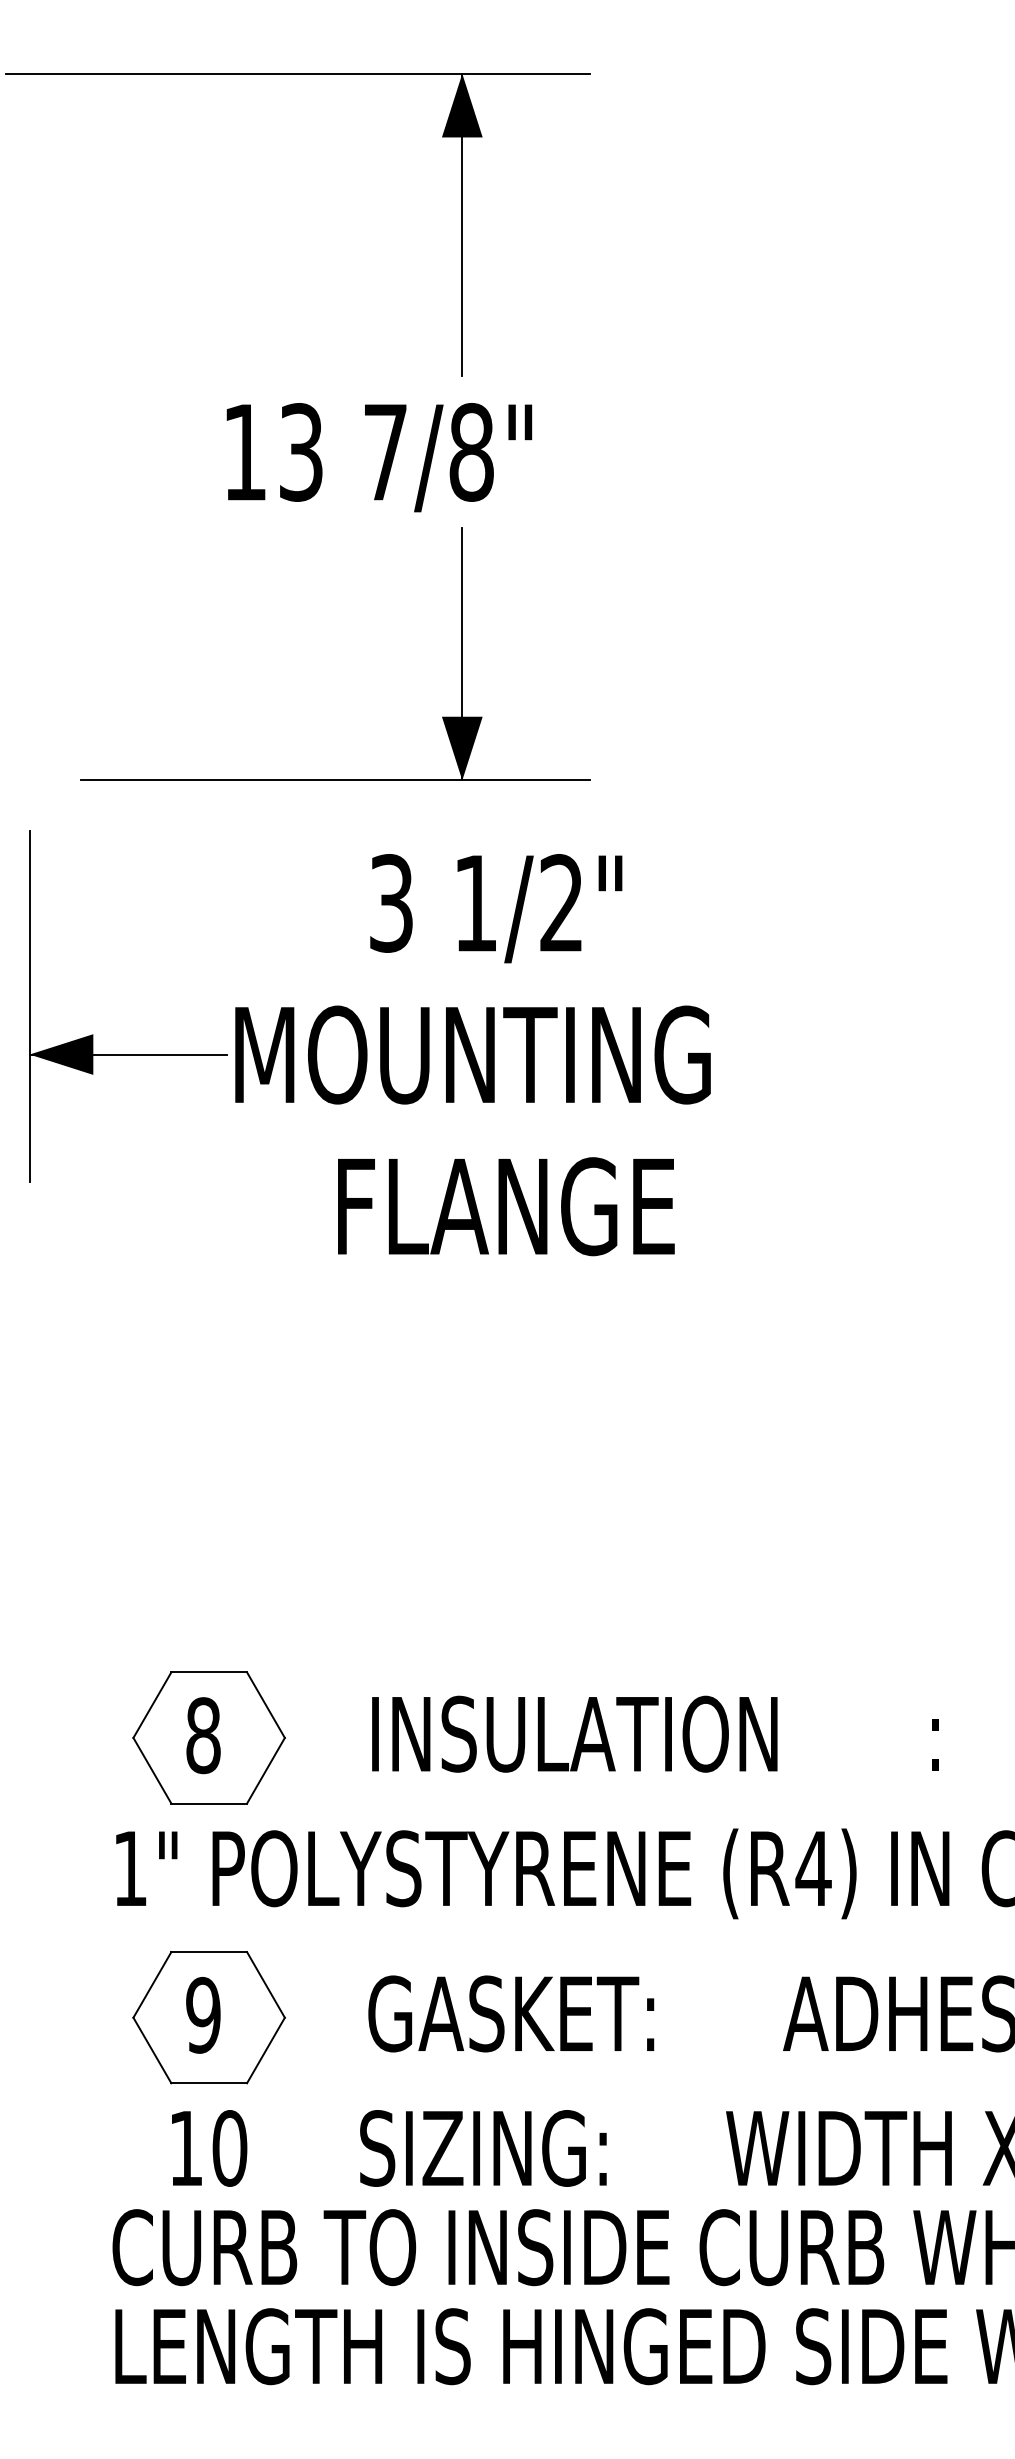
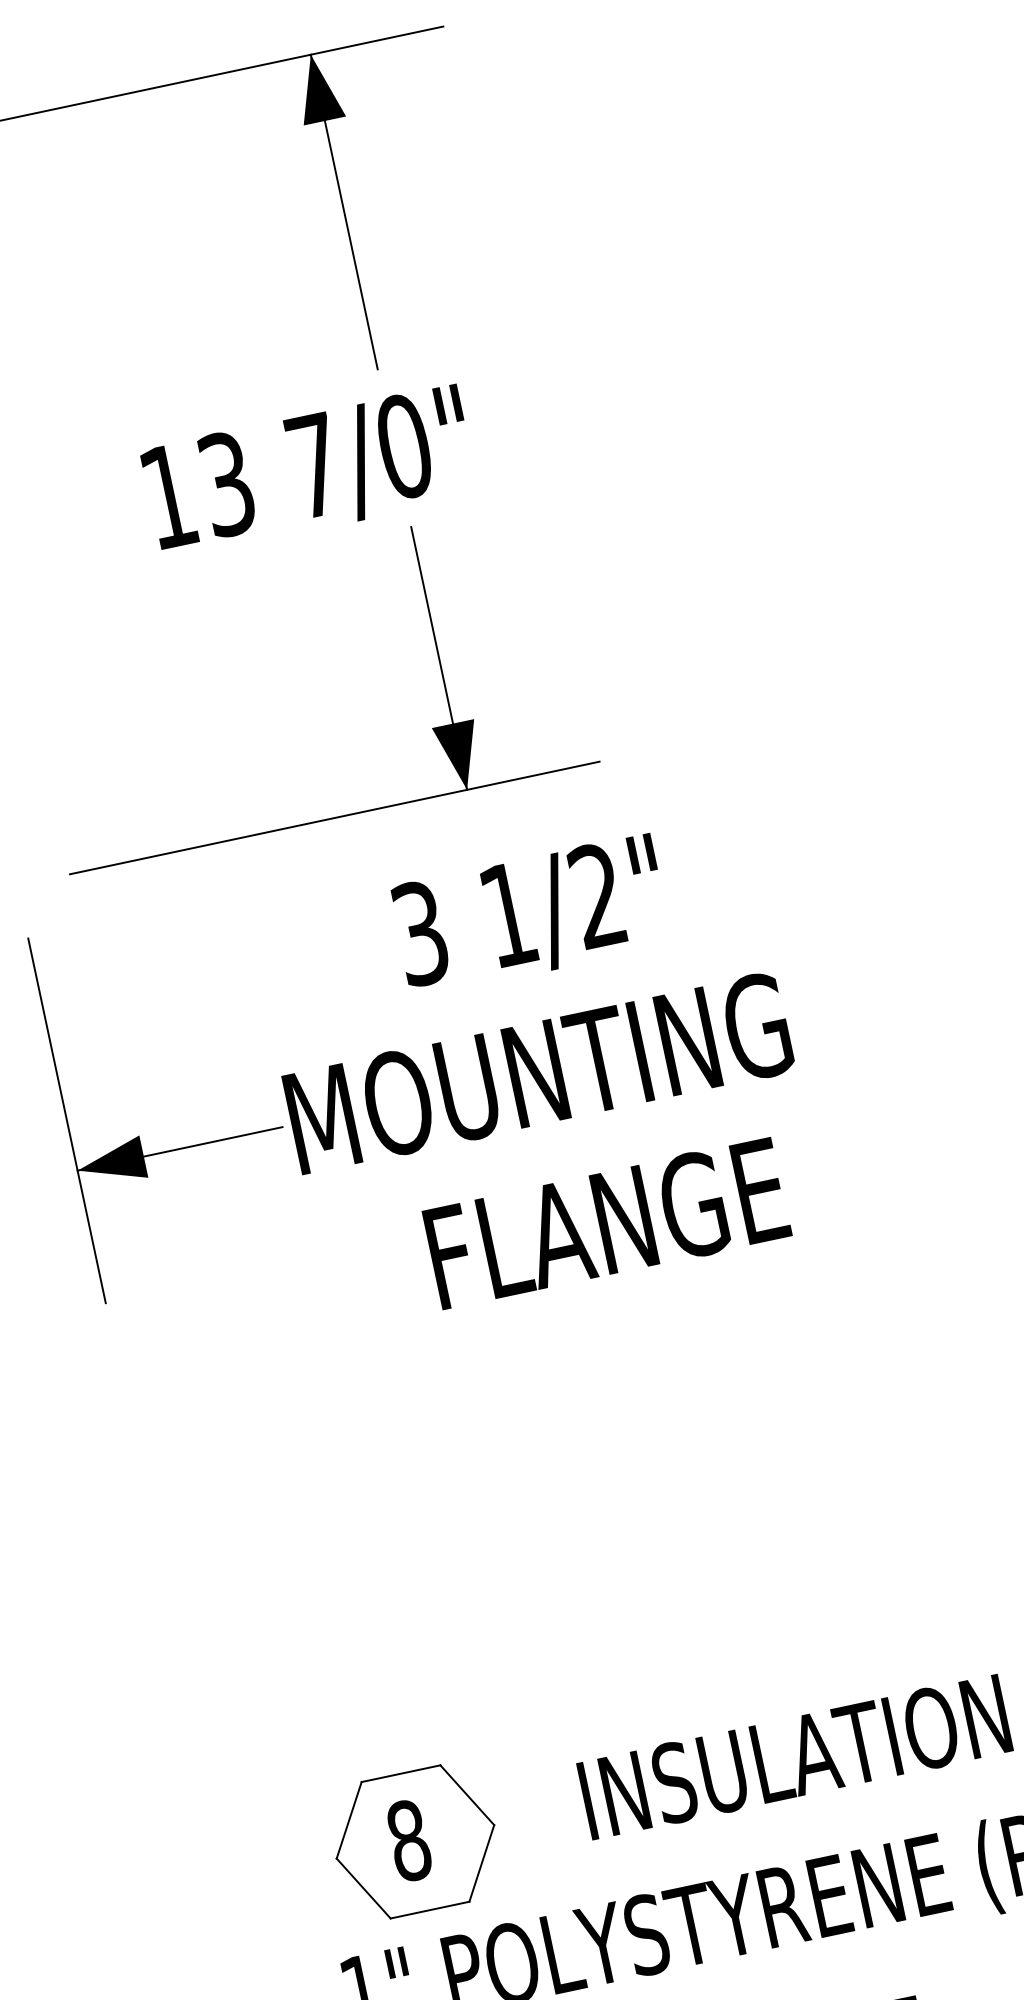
text: (471, 452) -> (404, 446), 7/8" -> 7/0"

